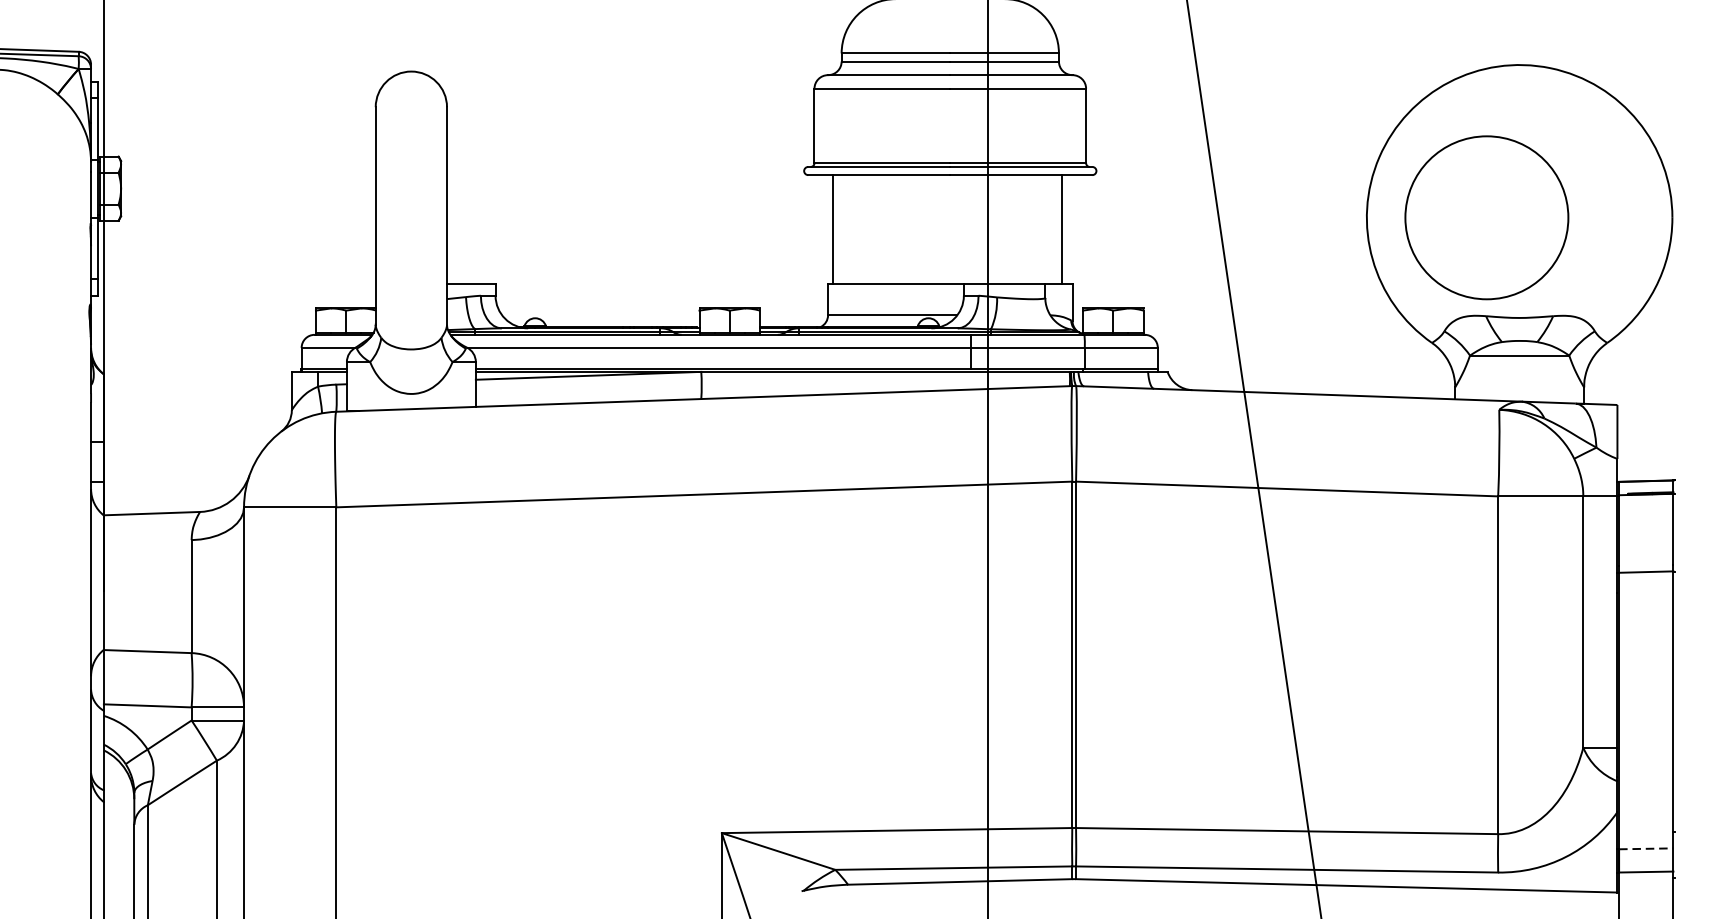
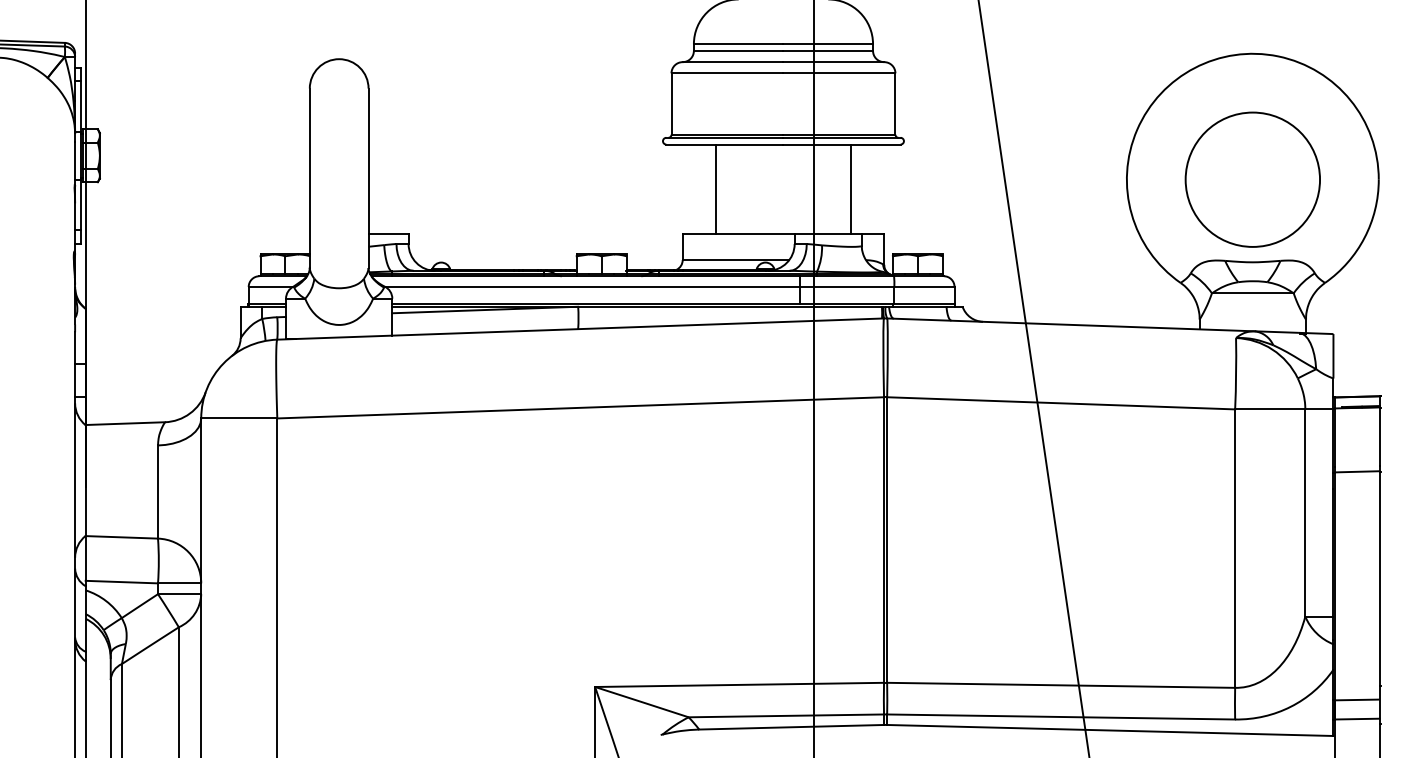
circle: (1486, 217) -> (1252, 179), moved
line: (833, 229) -> (716, 189), moved
line: (1061, 229) -> (850, 189), moved
line: (1646, 848) -> (1357, 699), dashed -> solid

